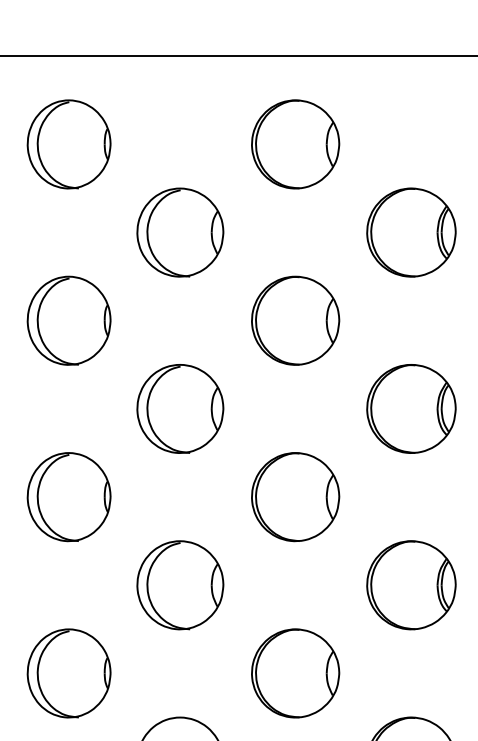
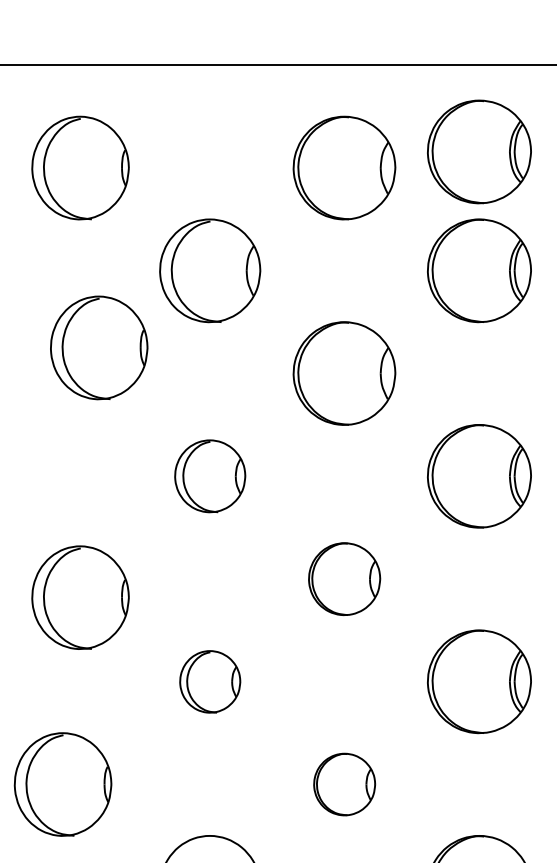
part: (411, 130) -> (479, 151), added
part: (68, 320) -> (98, 347), moved
part: (180, 408) -> (210, 475), size x0.7
part: (68, 497) -> (79, 598), moved
part: (295, 497) -> (344, 579), size x0.7
part: (180, 585) -> (210, 682), size x0.6
part: (68, 673) -> (62, 784), moved
part: (295, 673) -> (344, 784), size x0.6

